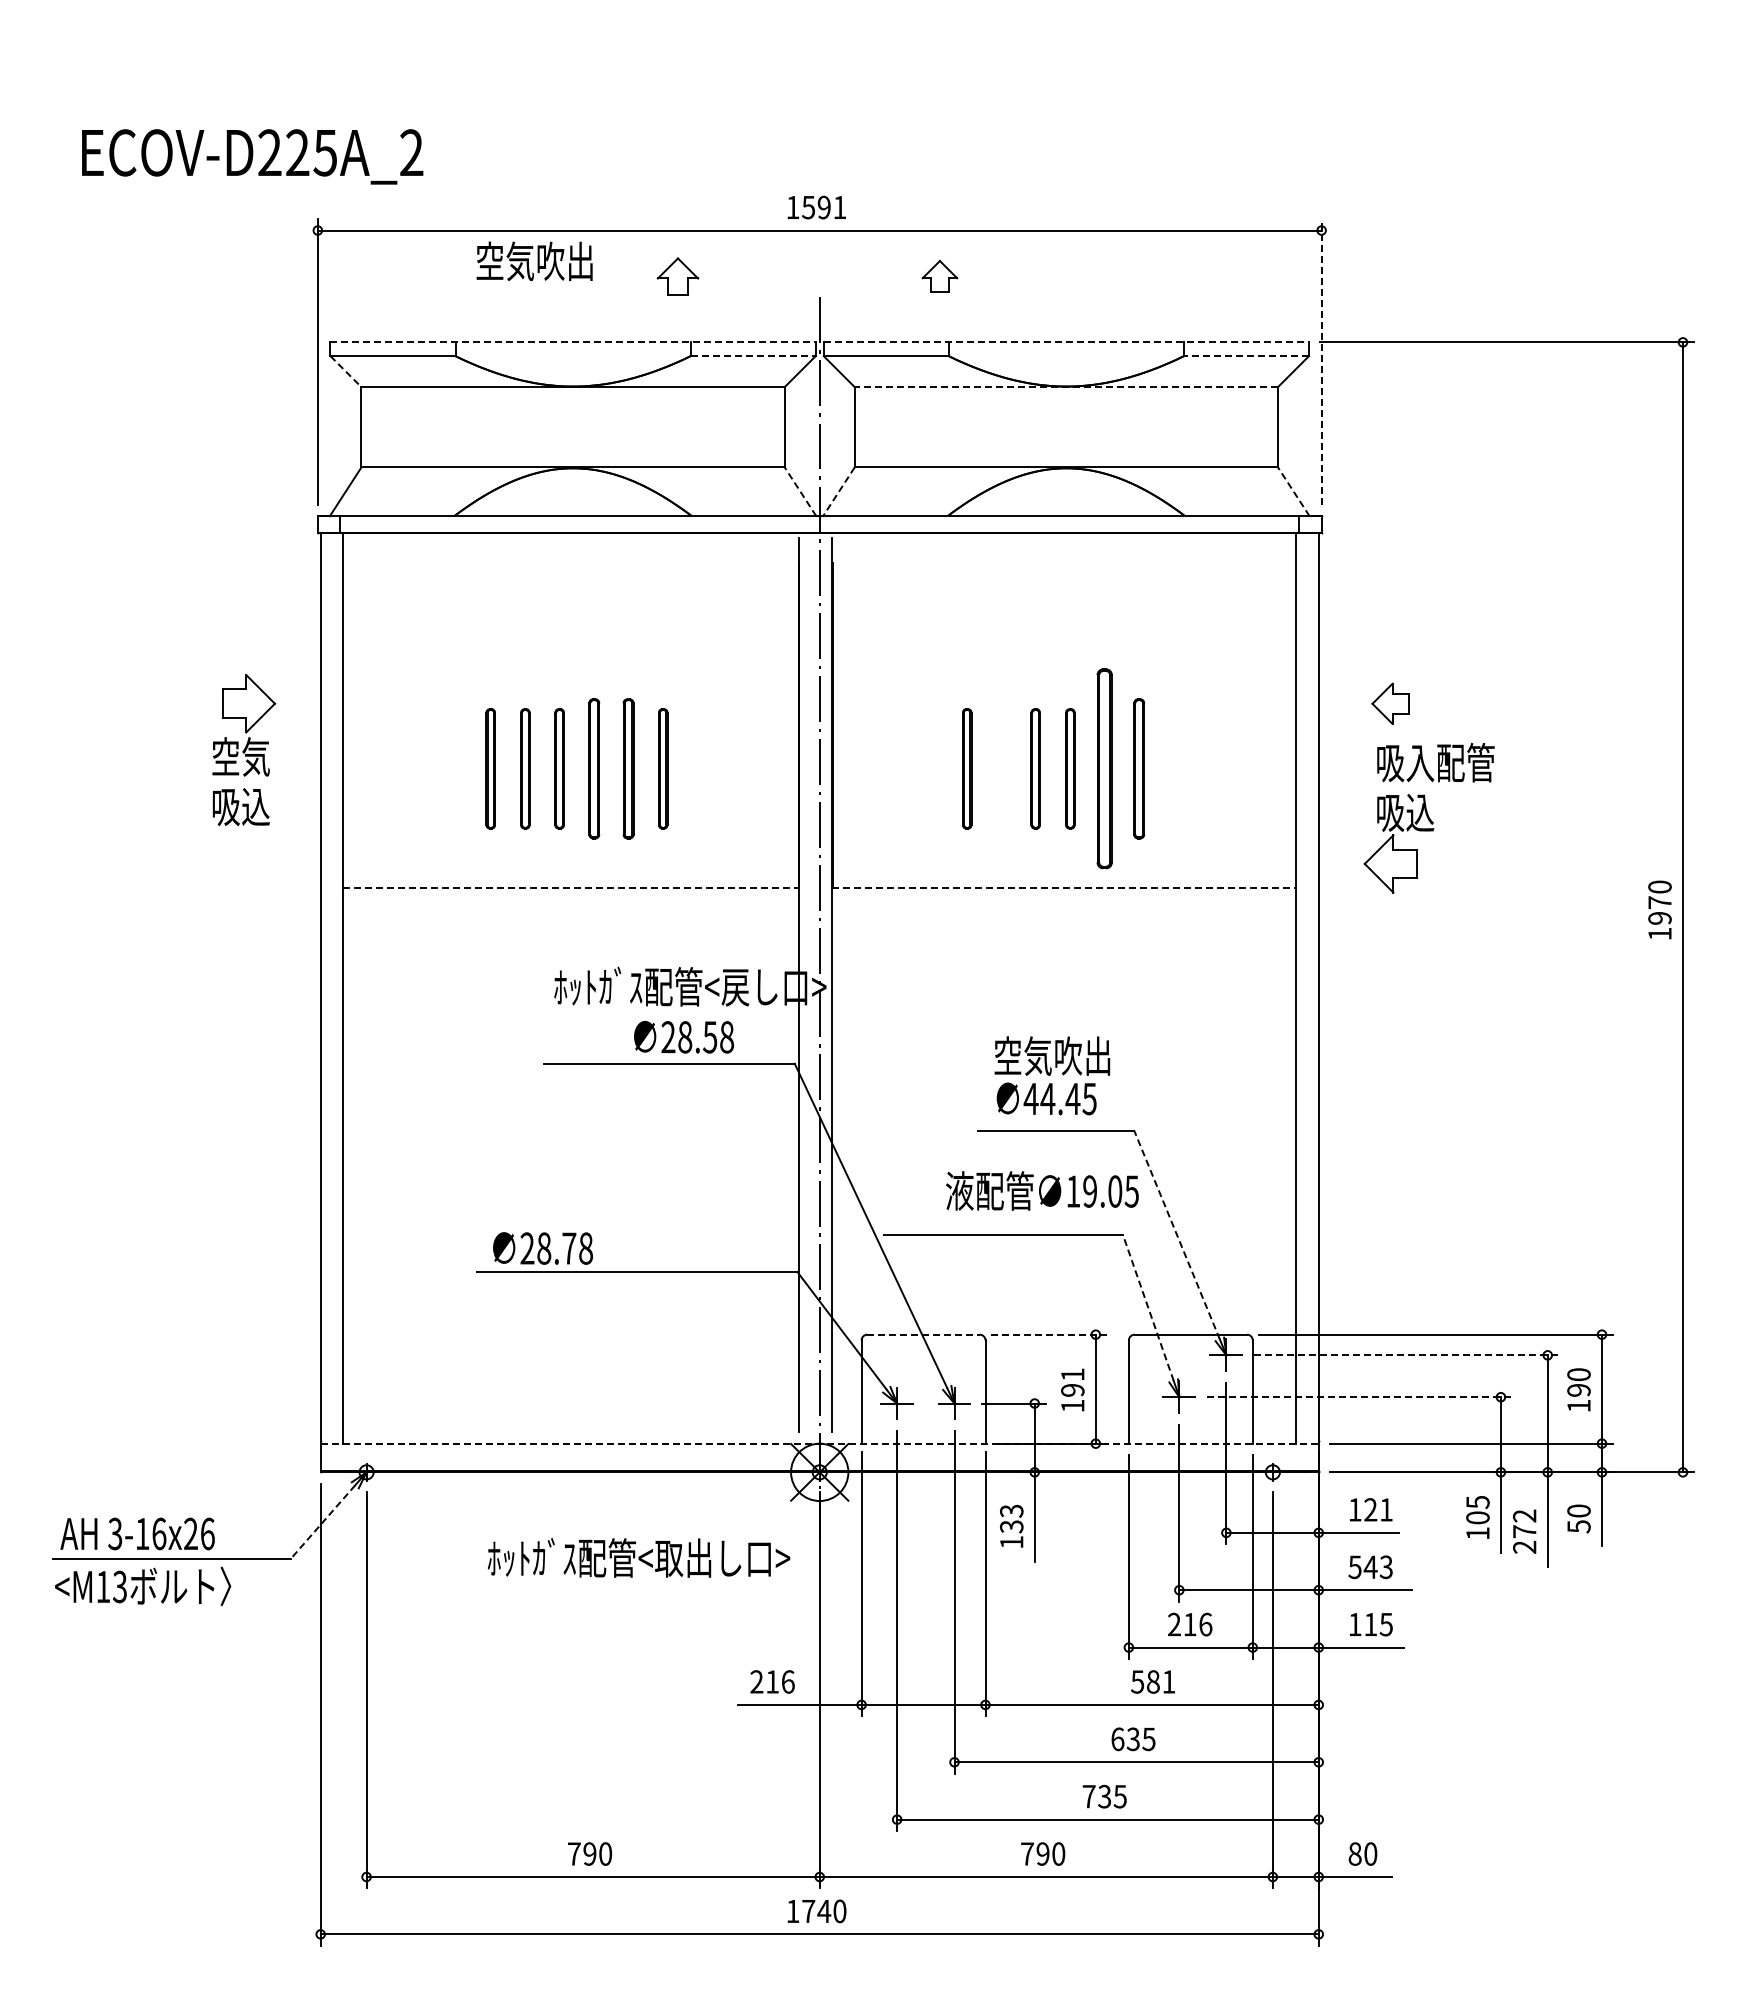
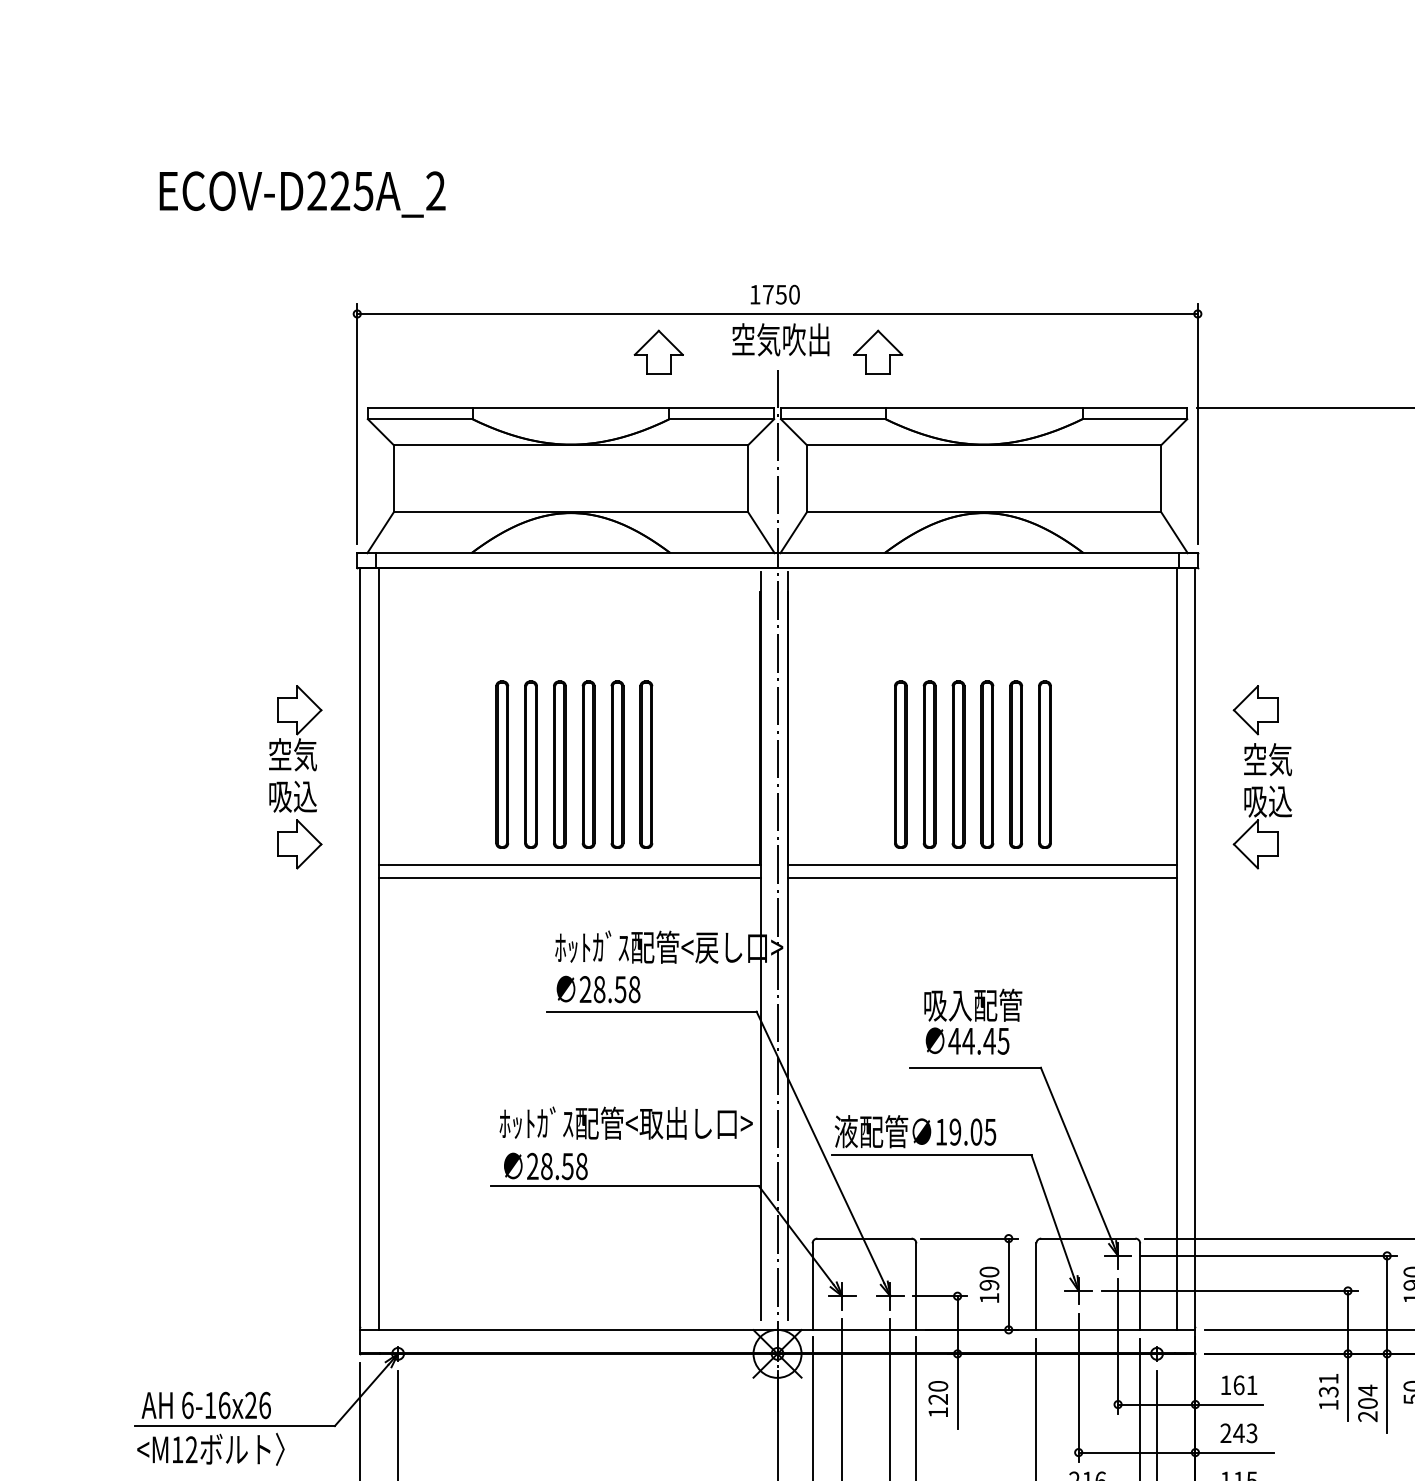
text: (252, 156) -> (302, 194), moved
text: (823, 207) -> (780, 294), 1591 -> 1750
text: (534, 261) -> (780, 339), moved
part: (677, 276) -> (658, 352), size x1.43
part: (939, 276) -> (877, 352), size x1.67
line: (573, 342) -> (571, 407), dashed -> solid
line: (1066, 342) -> (984, 407), dashed -> solid
line: (753, 356) -> (722, 419), dashed -> solid
line: (1246, 356) -> (1134, 419), dashed -> solid
line: (1321, 361) -> (1197, 423), dashed -> solid
line: (345, 371) -> (380, 432), dashed -> solid
line: (1066, 387) -> (984, 445), dashed -> solid
line: (800, 491) -> (761, 532), dashed -> solid
line: (1293, 491) -> (1174, 532), dashed -> solid
line: (838, 492) -> (793, 533), dashed -> solid
part: (1390, 703) -> (1255, 710), size x1.43
text: (1435, 762) -> (1293, 759), 吸入配管 -> 空気
part: (490, 768) -> (501, 764), size x1.67
part: (525, 768) -> (531, 764), size x1.67
part: (559, 768) -> (559, 764), size x1.67
part: (594, 768) -> (588, 764), size x1.43
part: (628, 768) -> (617, 764), size x1.43
part: (663, 768) -> (646, 764), size x1.67
part: (967, 768) -> (901, 764), size x1.67
part: (1001, 768) -> (929, 764), added
part: (1035, 768) -> (958, 764), size x1.67
part: (1070, 768) -> (987, 764), size x1.67
part: (1139, 768) -> (1045, 764), size x1.43
part: (249, 863) -> (300, 844), added
line: (571, 888) -> (569, 864), dashed -> solid
line: (1064, 888) -> (982, 864), dashed -> solid
line: (571, 903) -> (569, 877), added
line: (1063, 903) -> (981, 877), added
text: (683, 1036) -> (598, 988), moved
text: (1052, 1055) -> (972, 1004), 空気吹出 -> 吸入配管
text: (1042, 1190) -> (915, 1131), moved
line: (1177, 1235) -> (1077, 1155), dashed -> solid
text: (569, 1248) -> (568, 1166), 28.78 -> 28.58
line: (1148, 1307) -> (1052, 1215), dashed -> solid
line: (924, 1334) -> (865, 1238), dashed -> solid
line: (1049, 1334) -> (969, 1238), dashed -> solid
line: (1406, 1355) -> (1268, 1256), dashed -> solid
text: (1072, 1374) -> (989, 1271), 191 -> 190
line: (1359, 1397) -> (1229, 1291), dashed -> solid
line: (820, 1443) -> (778, 1329), dashed -> solid
text: (1370, 1509) -> (1238, 1384), 121 -> 161
text: (1477, 1510) -> (1328, 1385), 105 -> 131
text: (1011, 1518) -> (938, 1392), 133 -> 120
line: (323, 1521) -> (362, 1395), dashed -> solid
text: (1524, 1523) -> (1367, 1396), 272 -> 204
text: (115, 1533) -> (187, 1405), 3-16x26 -> 6-16x26
text: (639, 1557) -> (626, 1122), moved
text: (1354, 1567) -> (1225, 1433), 543 -> 243
text: (119, 1587) -> (191, 1450), <M13 -> <M12

